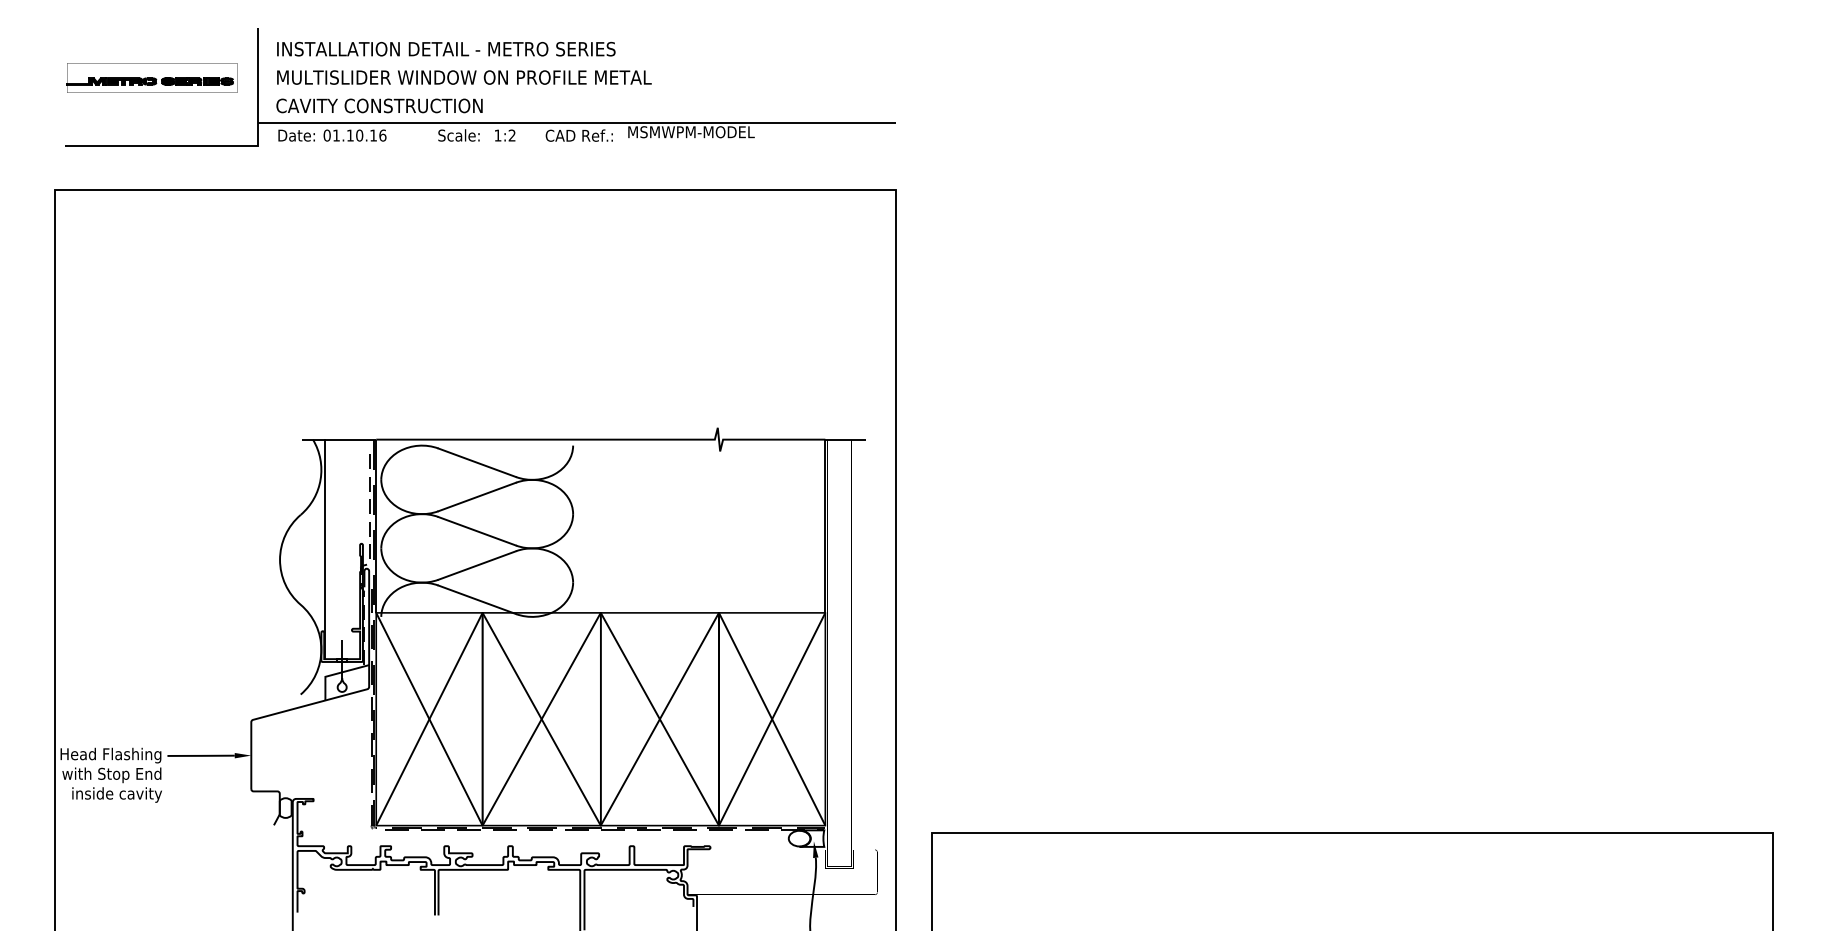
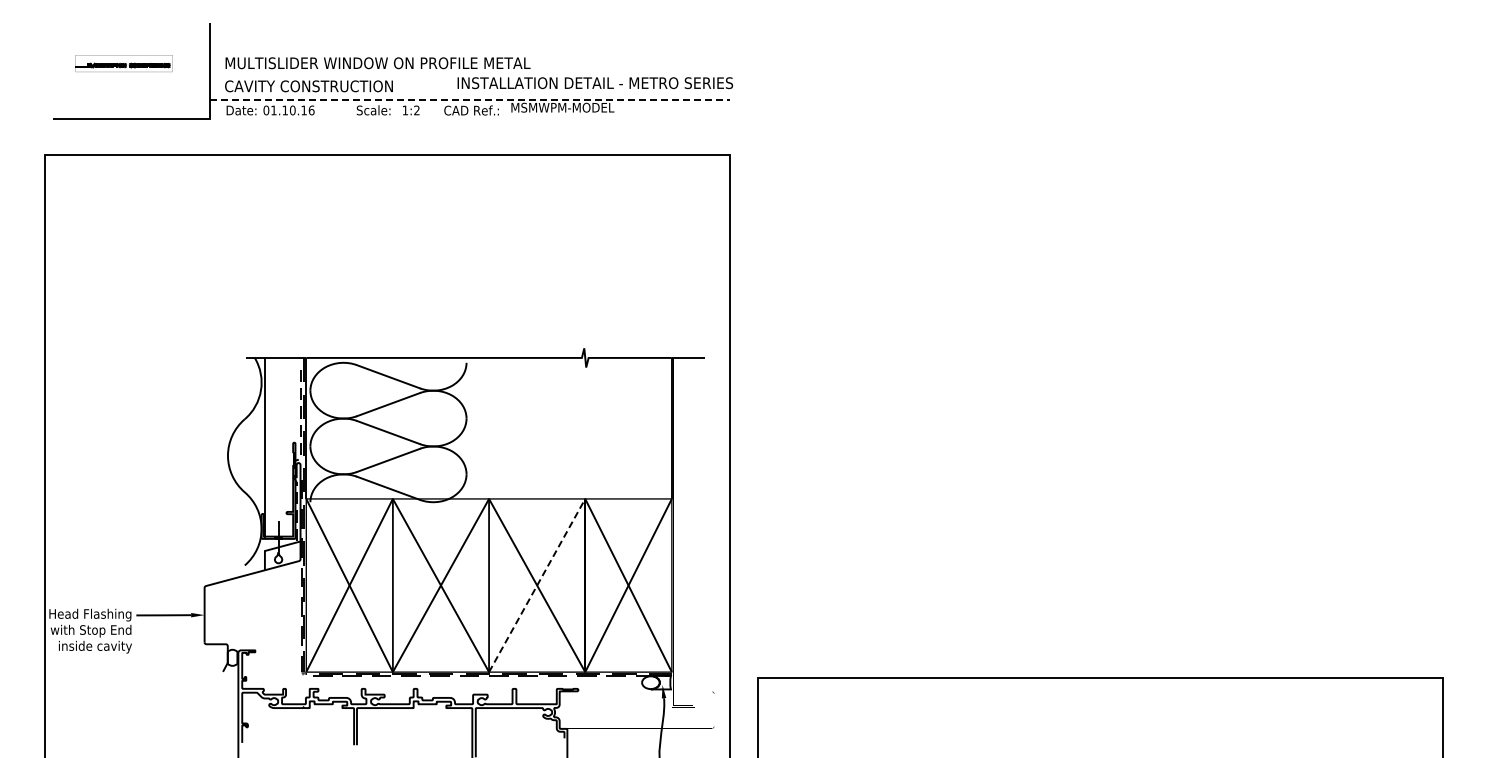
text: (446, 49) -> (595, 83), moved
part: (151, 77) -> (123, 63), size x0.7
line: (576, 122) -> (469, 99), solid -> dashed
line: (660, 719) -> (537, 585), solid -> dashed

